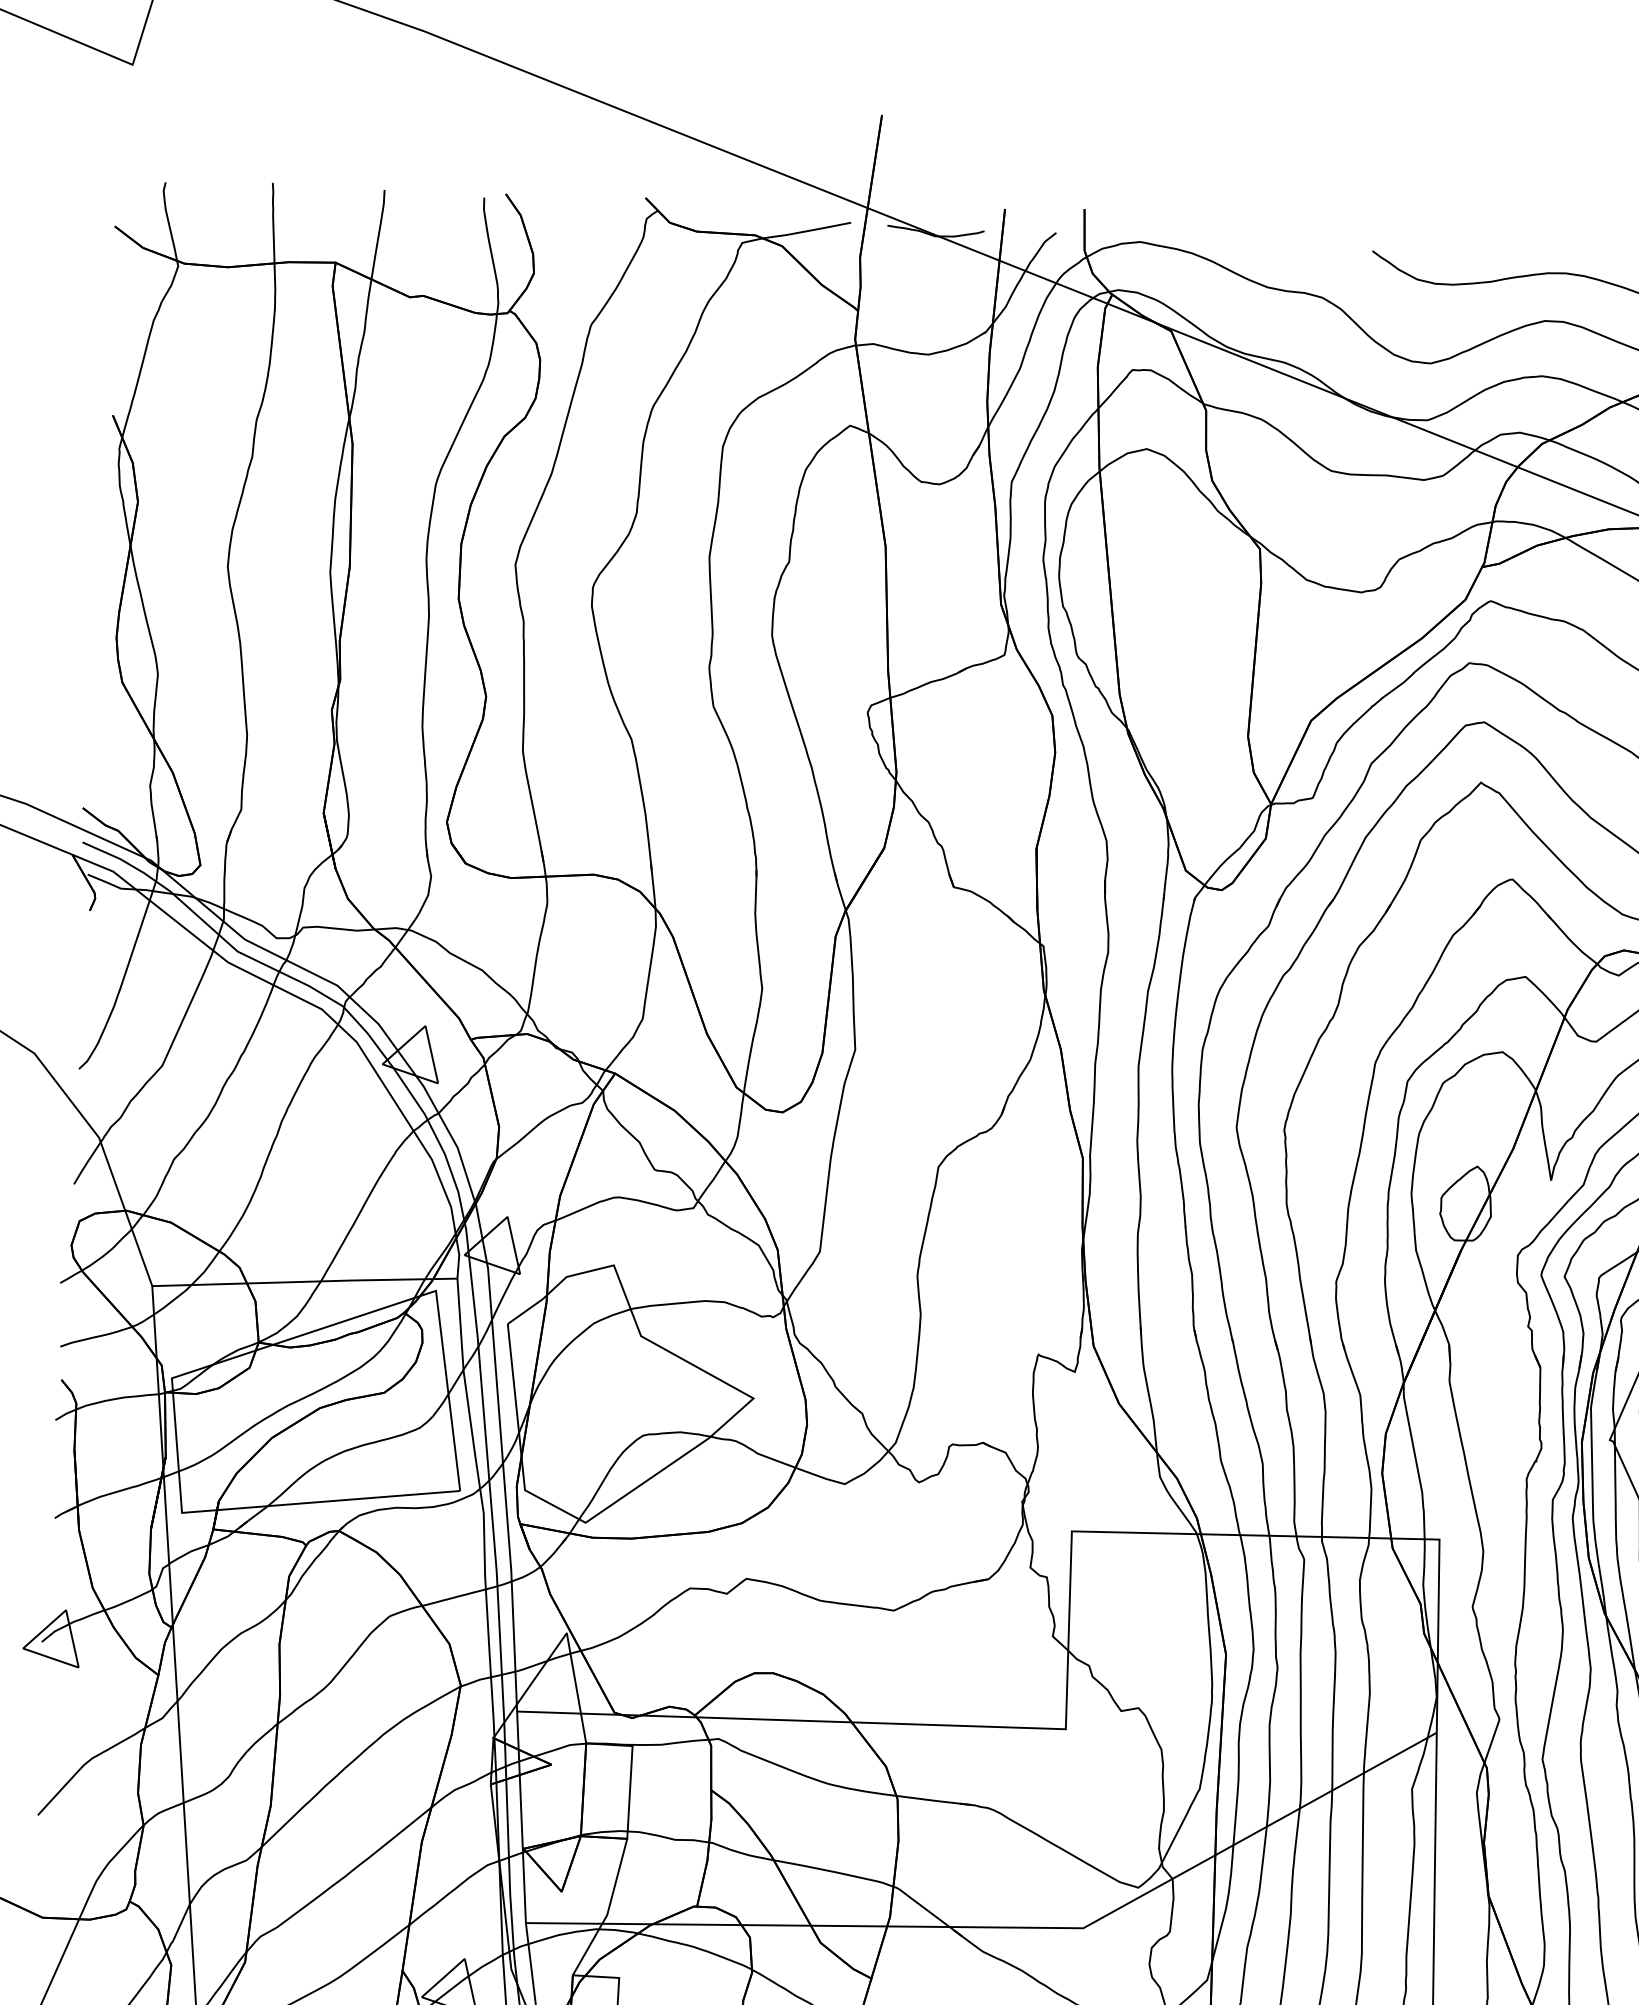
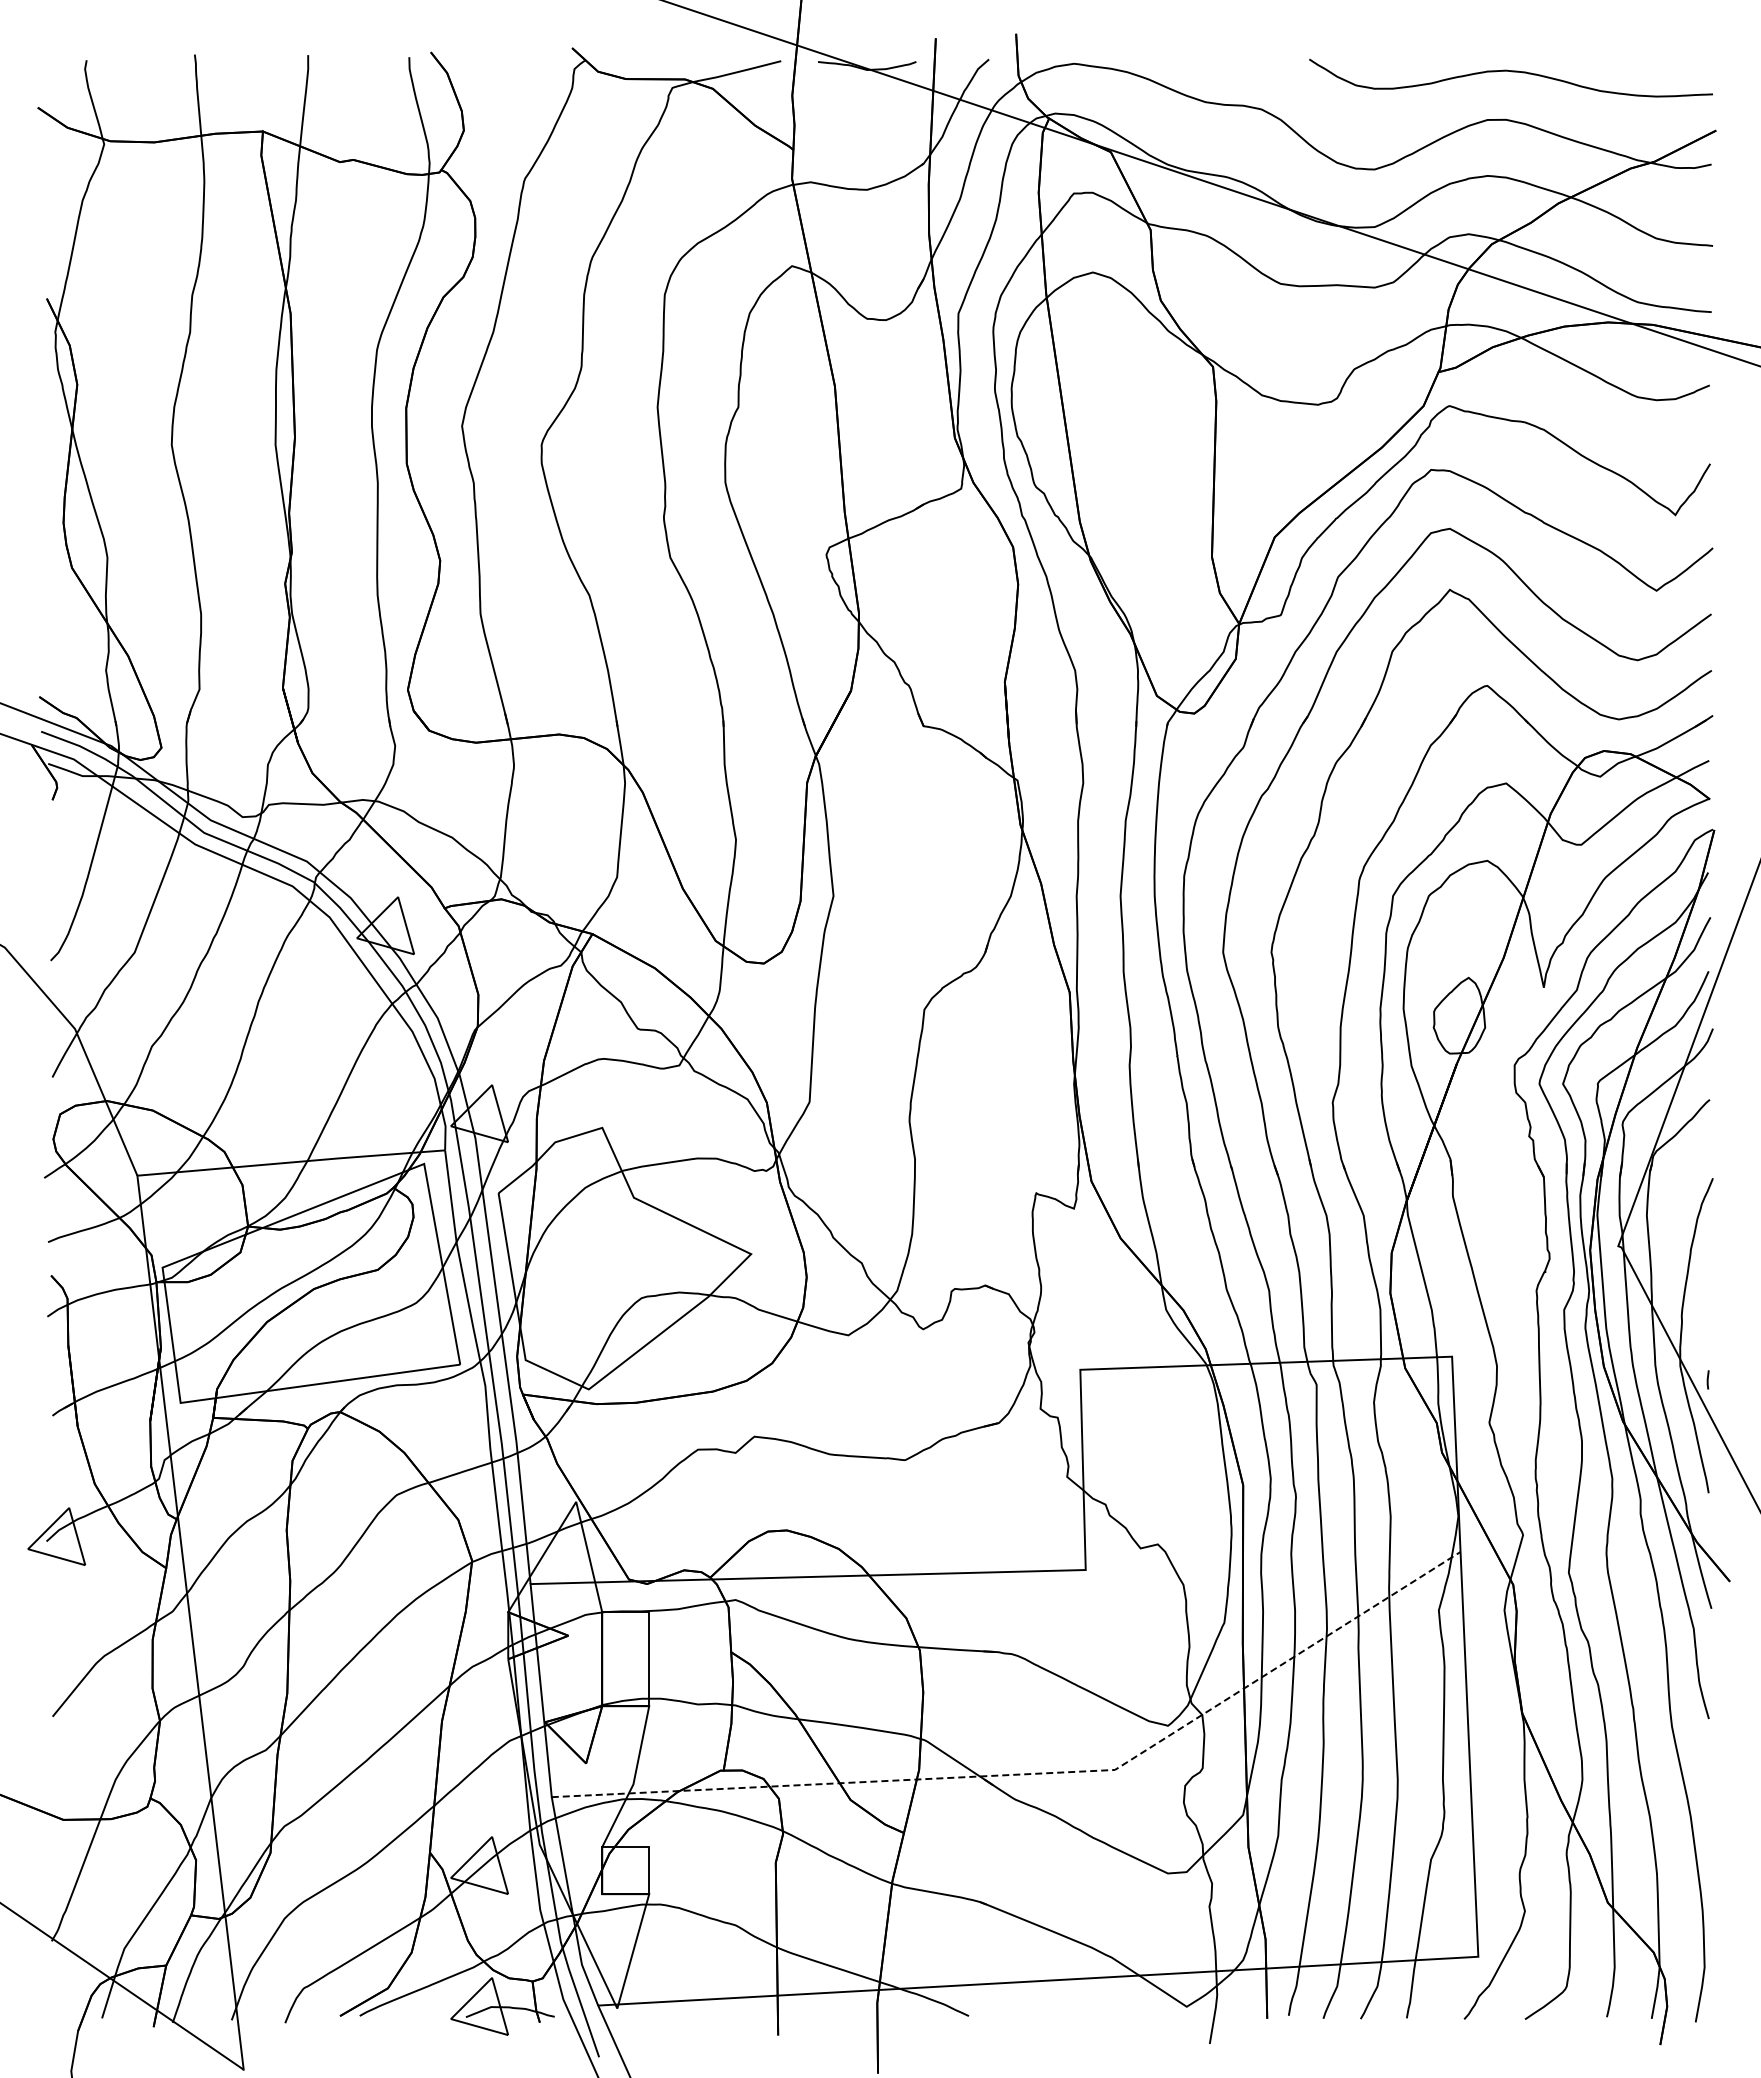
line: (1007, 1927) -> (1038, 1773), solid -> dashed

